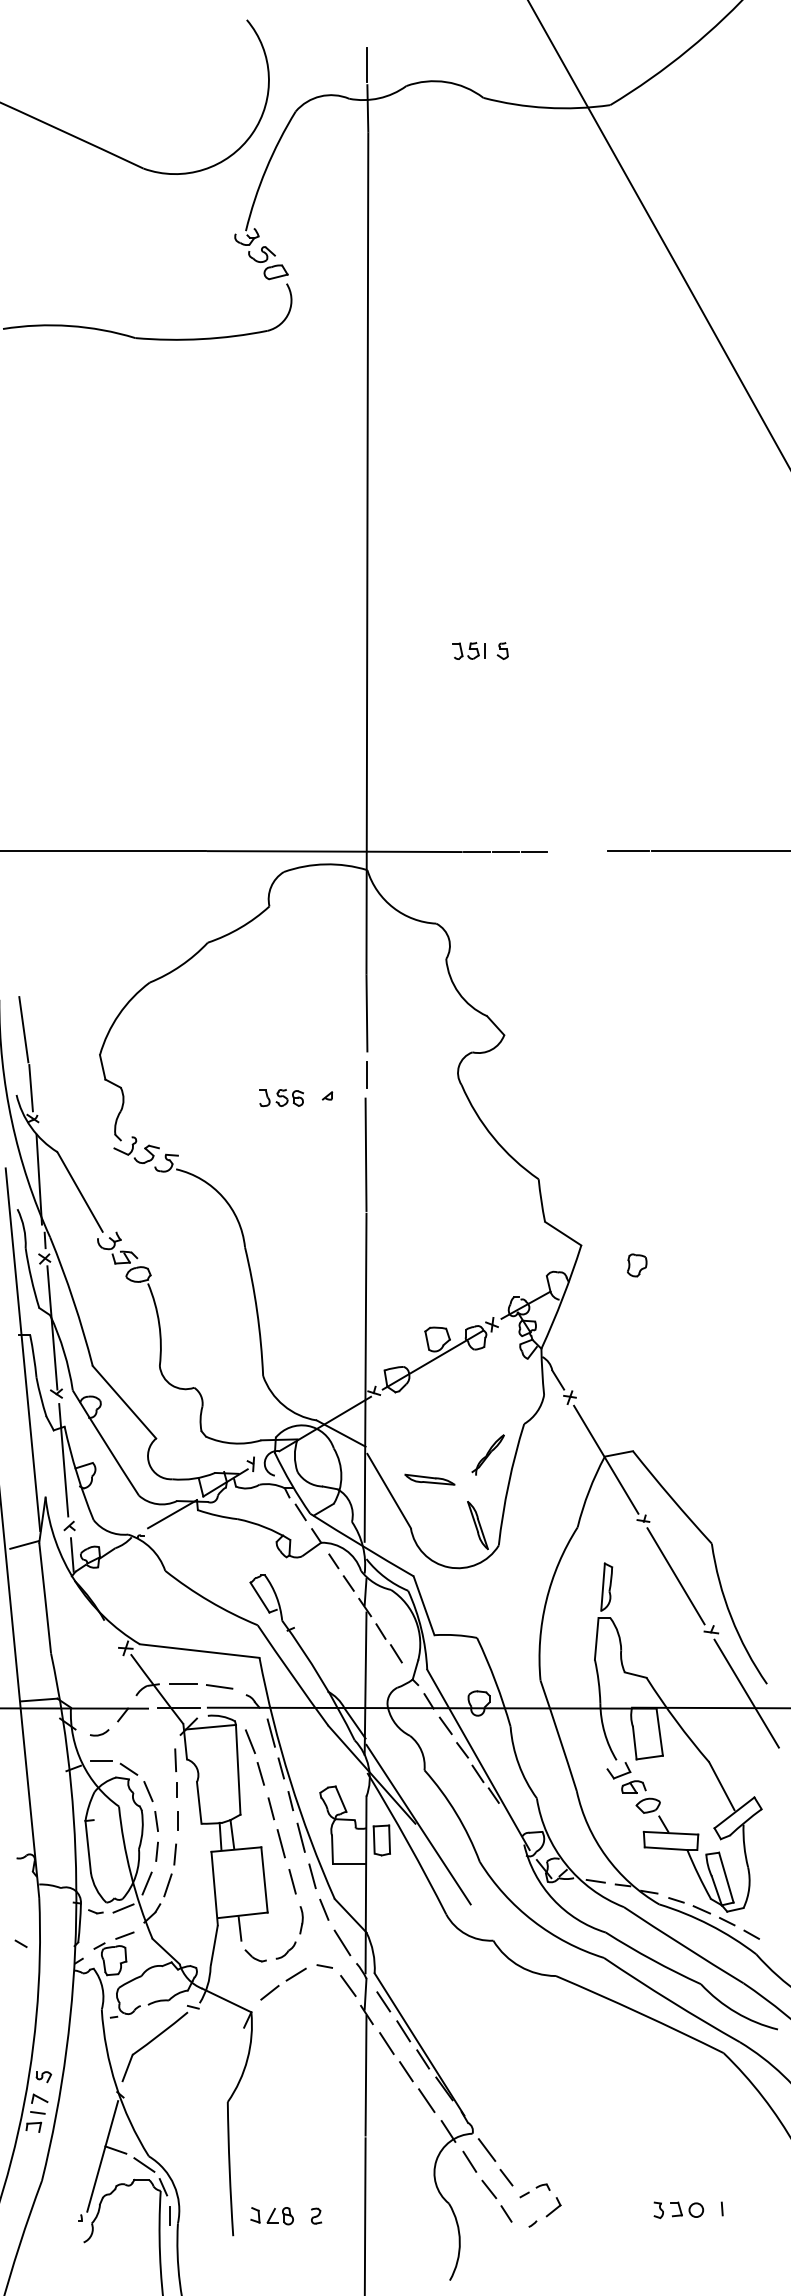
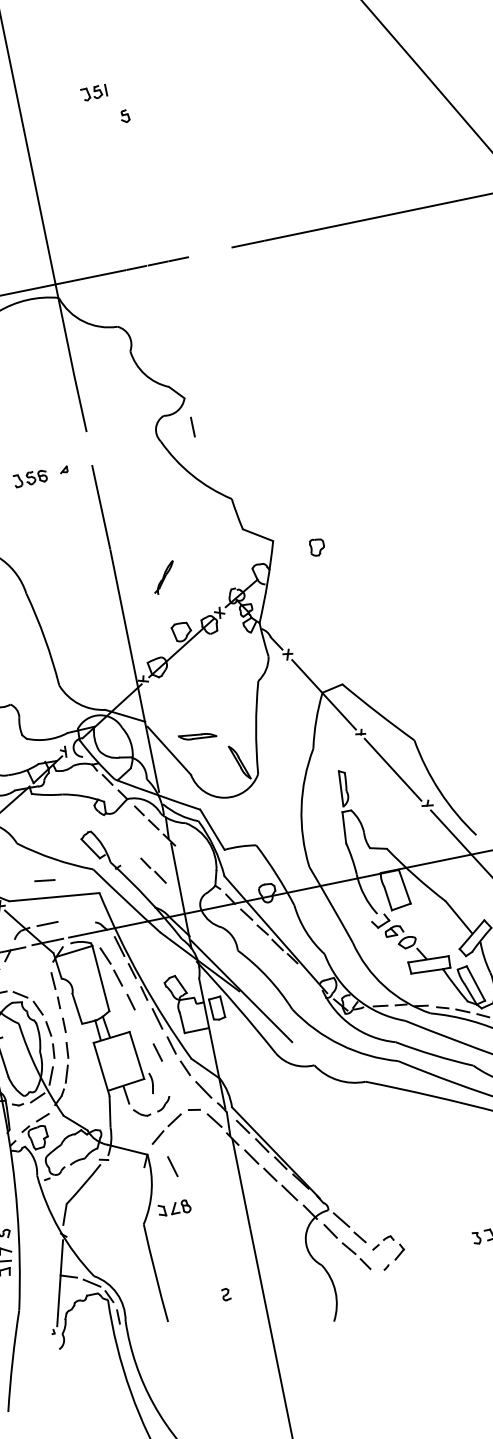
part: (468, 650) -> (93, 92), moved
line: (366, 1074) -> (192, 426), moved
part: (487, 1454) -> (163, 577), moved
part: (388, 1643) -> (153, 870), moved
line: (219, 1686) -> (44, 880), moved
line: (280, 1843) -> (172, 1166), moved
part: (301, 1920) -> (151, 1083), moved
part: (271, 2216) -> (174, 1209), moved

